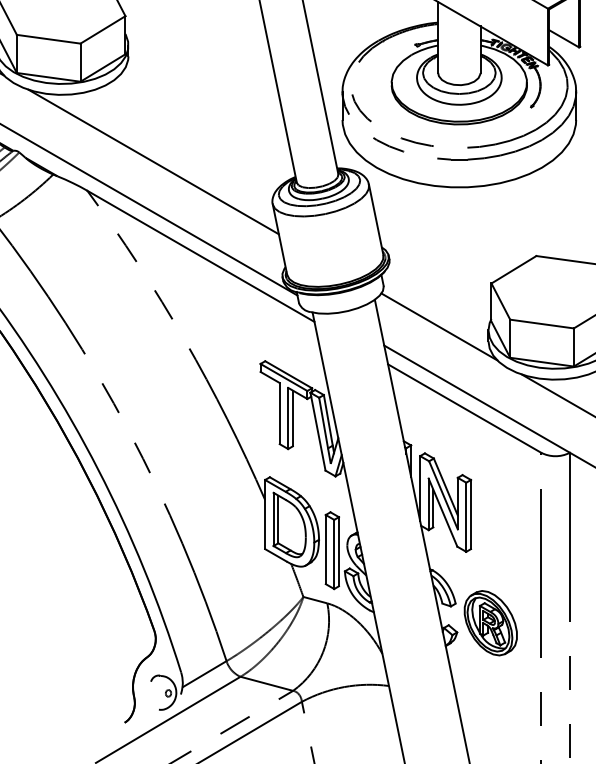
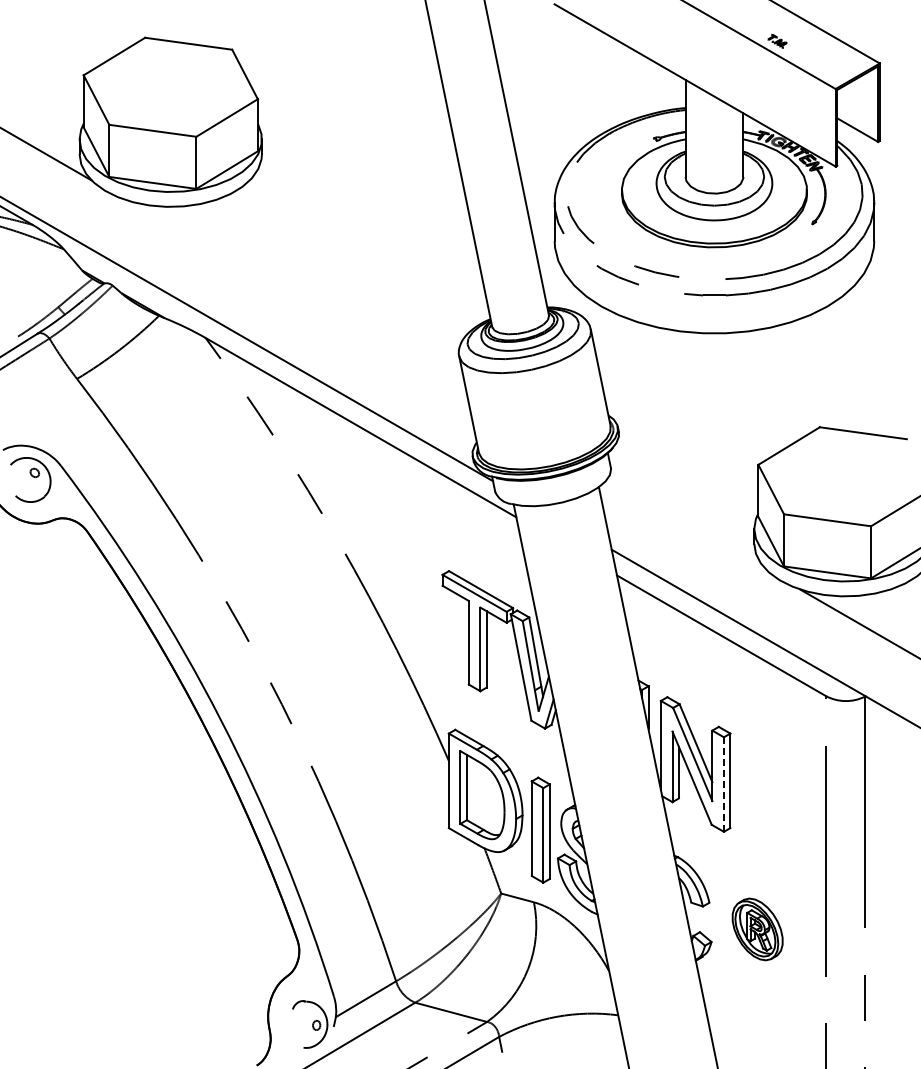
line: (153, 161) -> (296, 298), removed
line: (438, 326) -> (686, 523), removed
line: (465, 517) -> (723, 785), solid -> dashed
part: (490, 623) -> (757, 929), size x0.7

